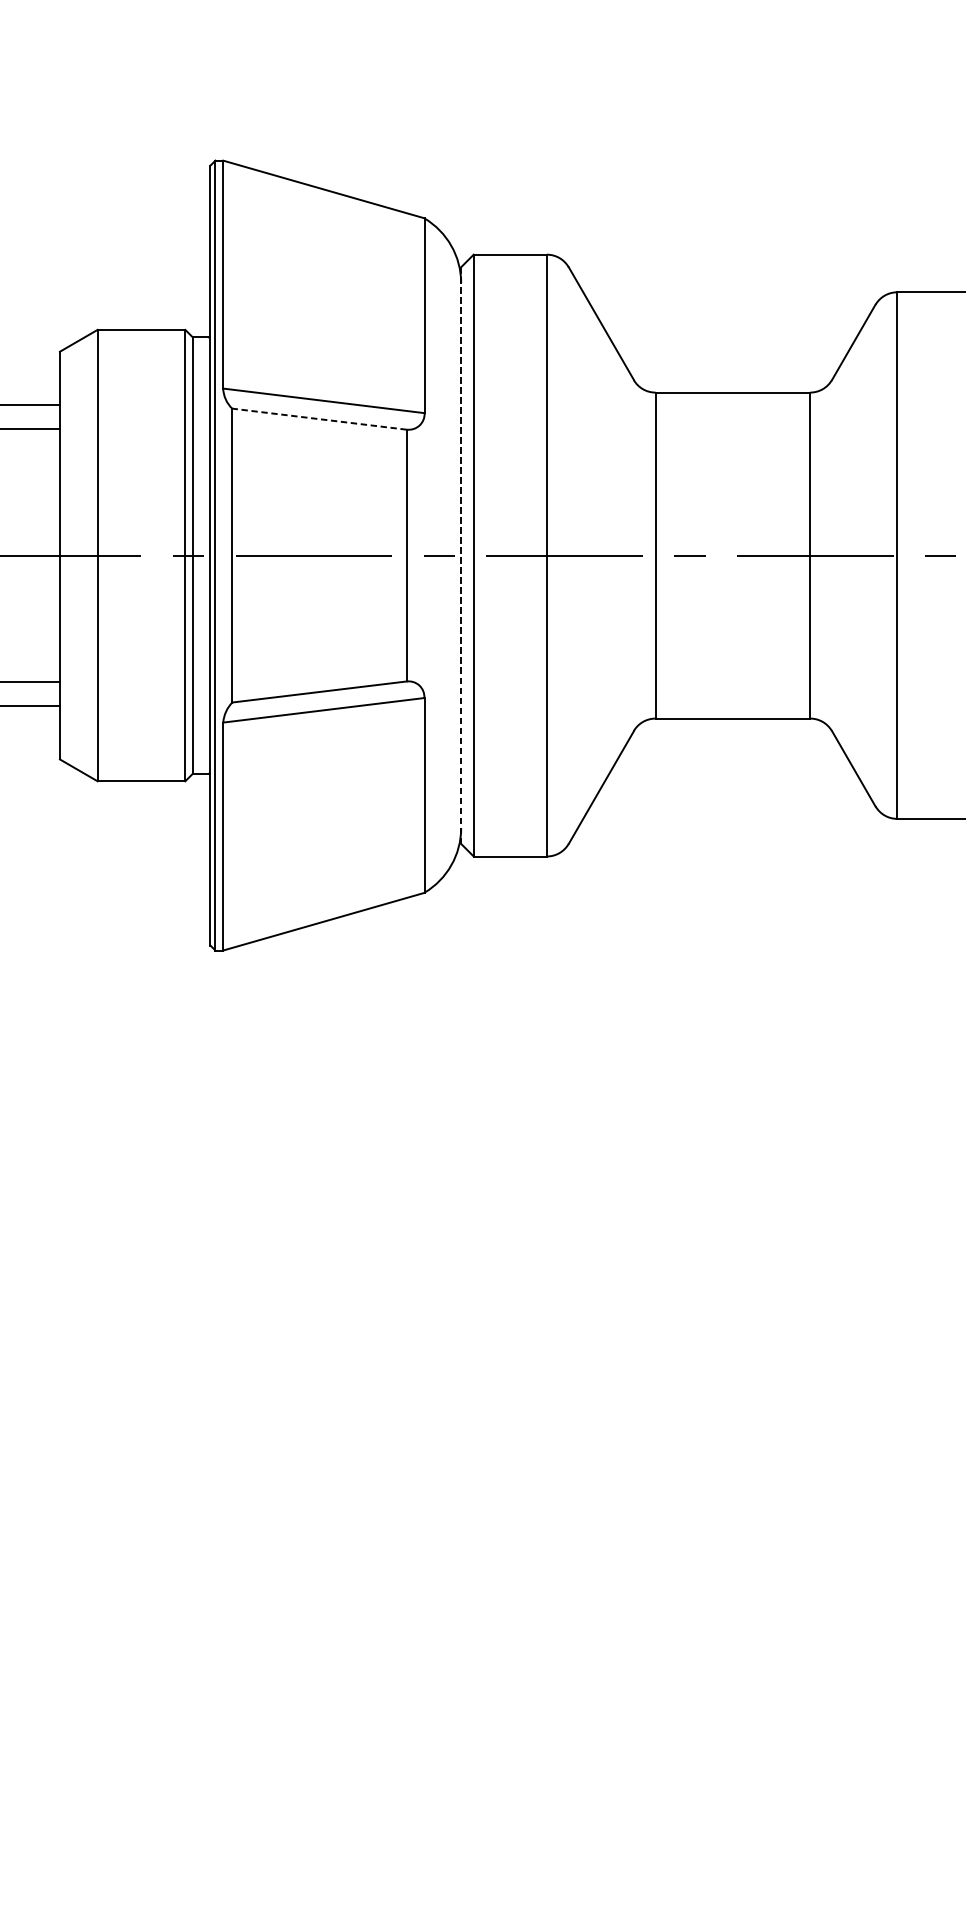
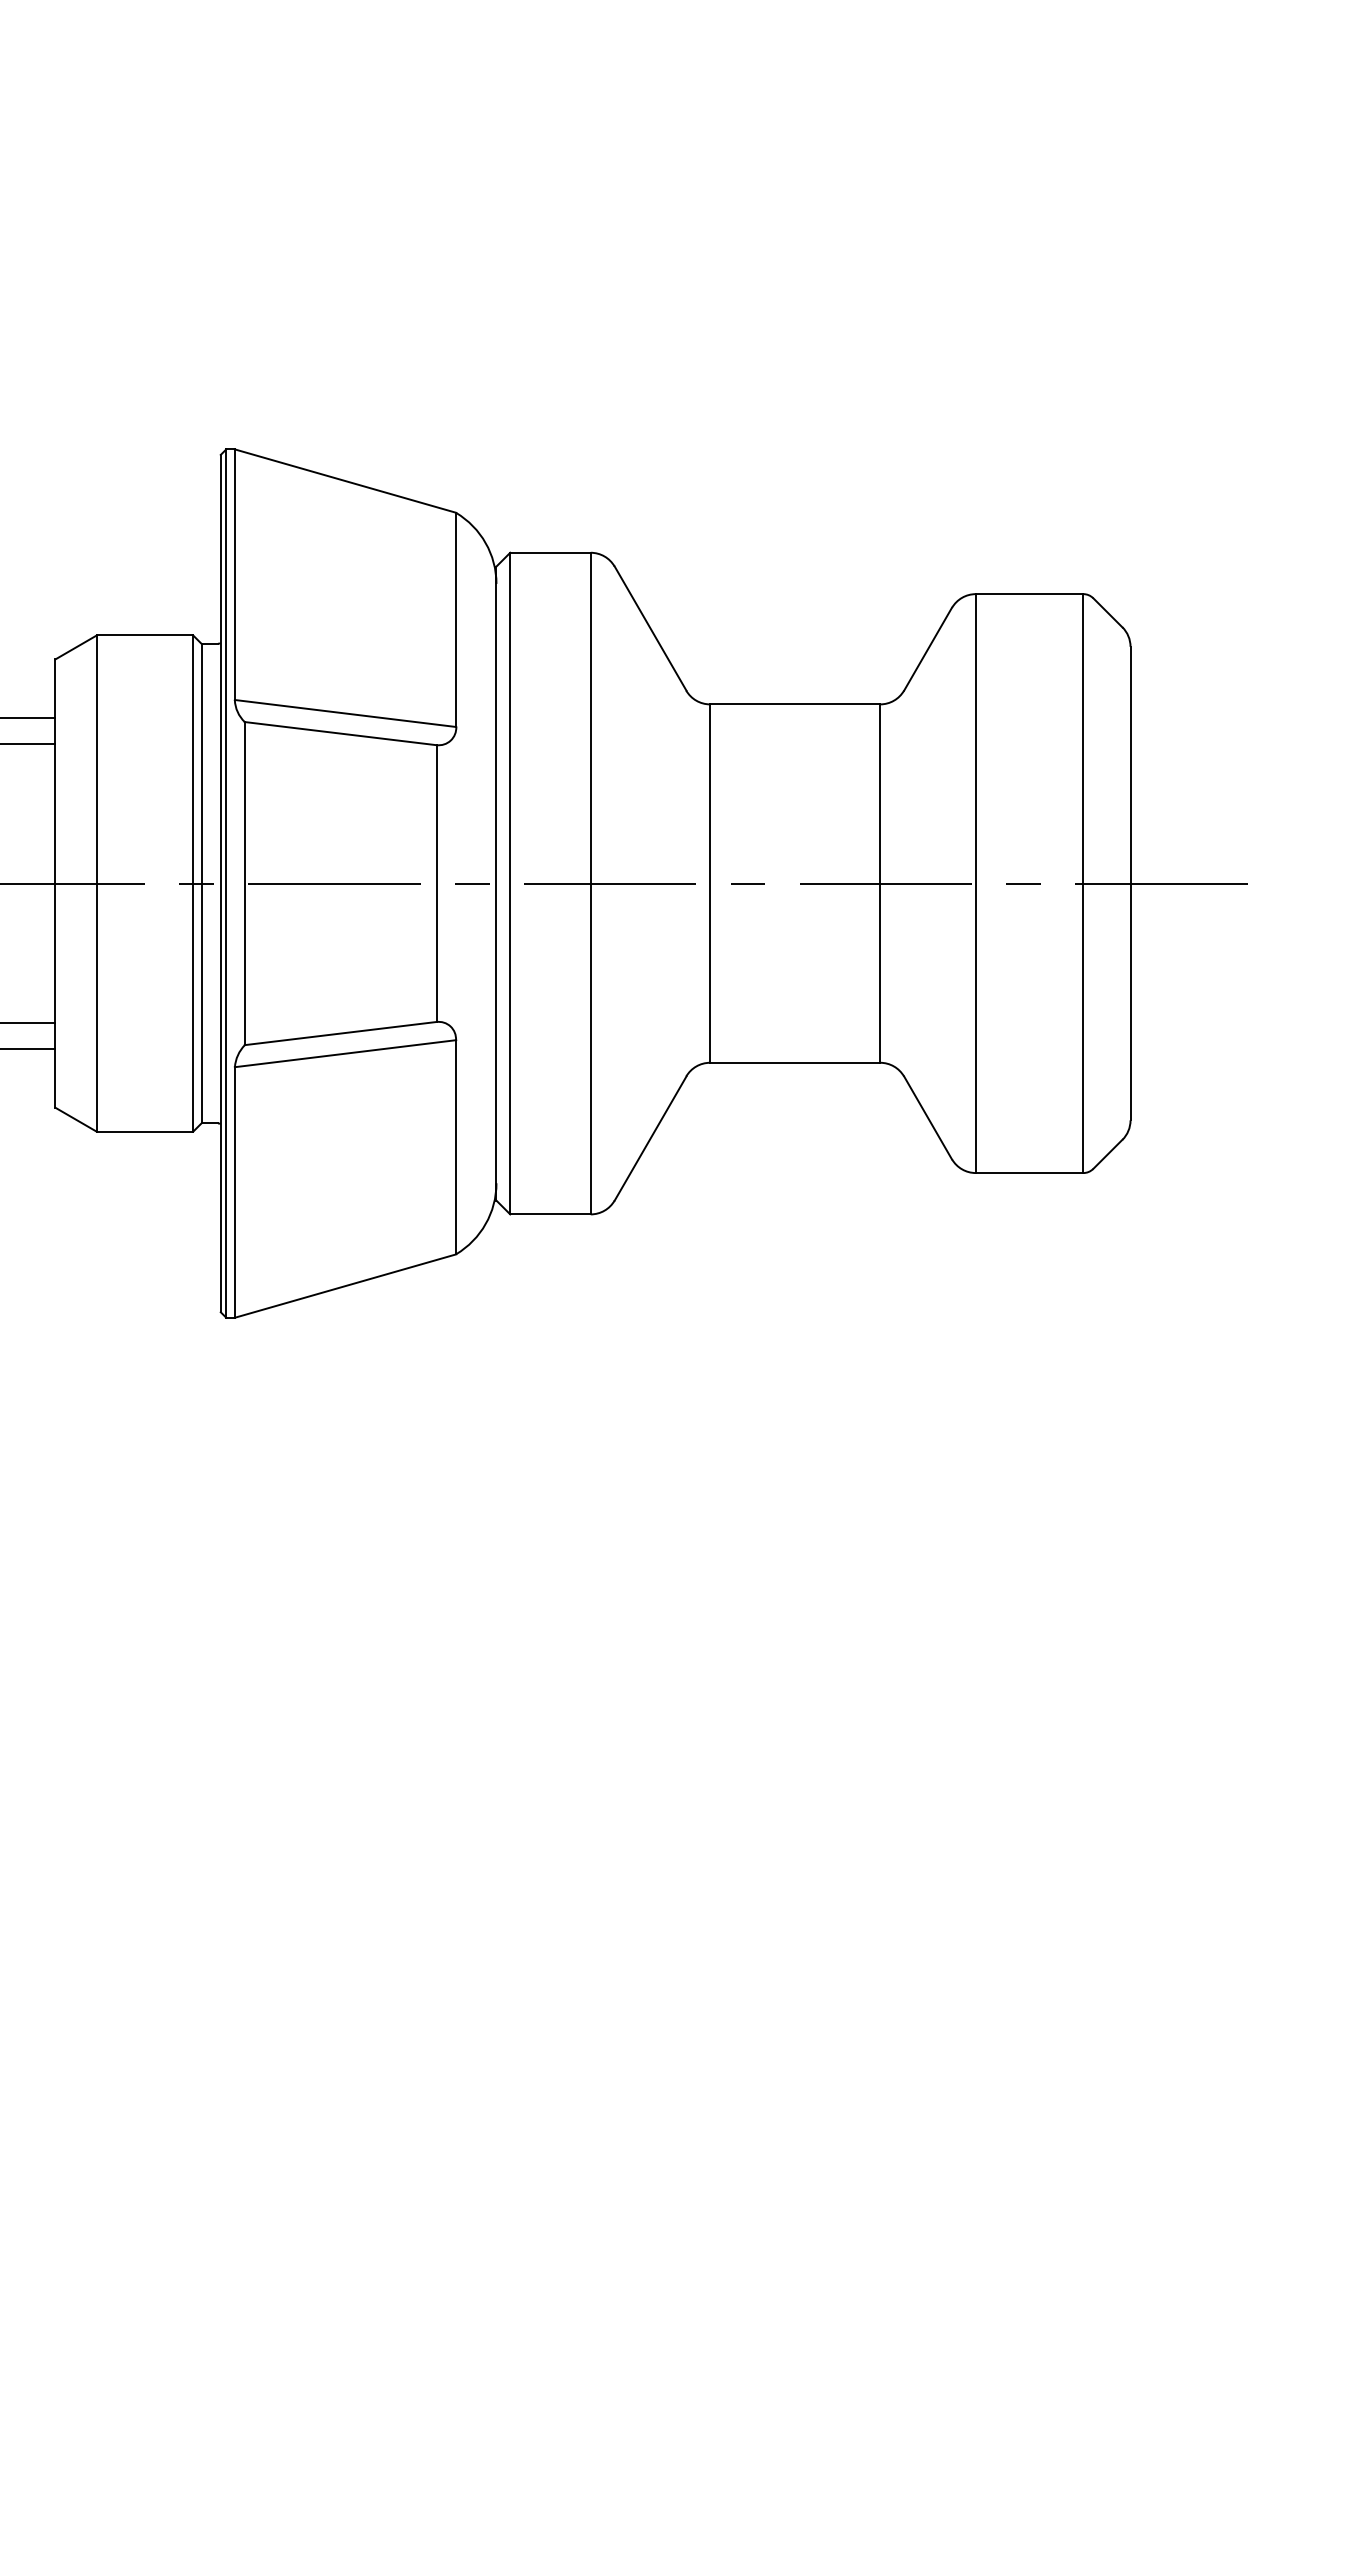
line: (319, 419) -> (340, 733), dashed -> solid
line: (461, 555) -> (496, 883), dashed -> solid

